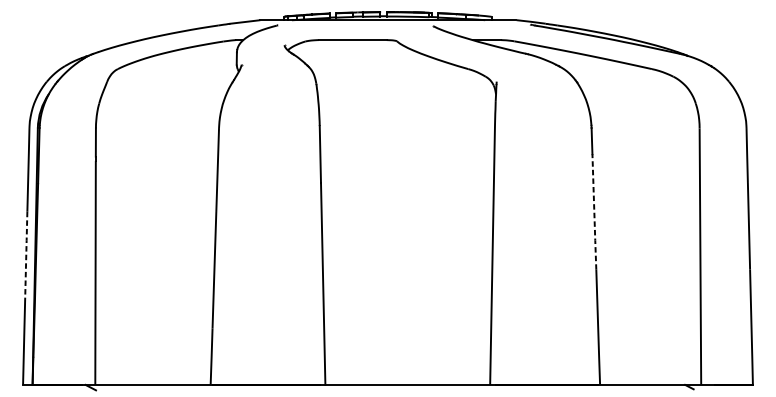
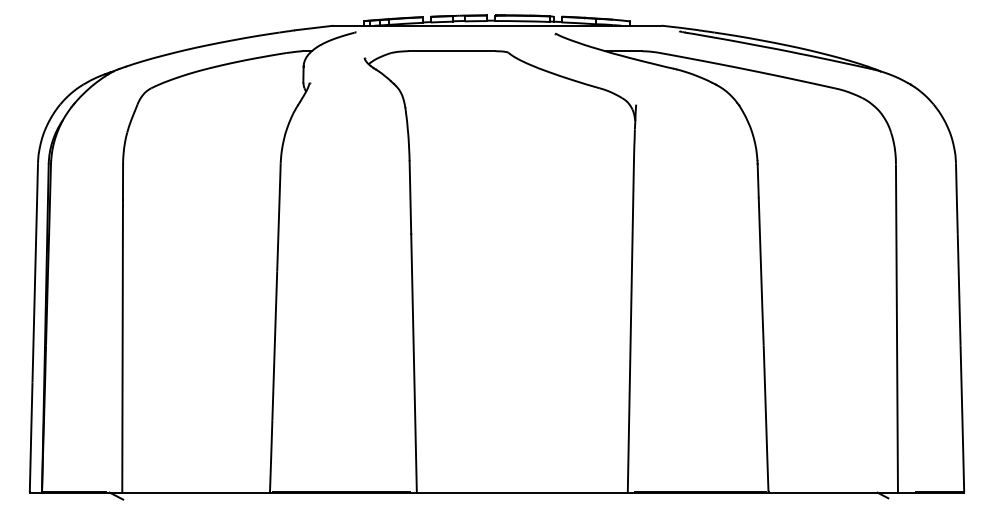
line: (594, 212) -> (761, 271), dashed -> solid
line: (25, 254) -> (33, 325), dashed -> solid

